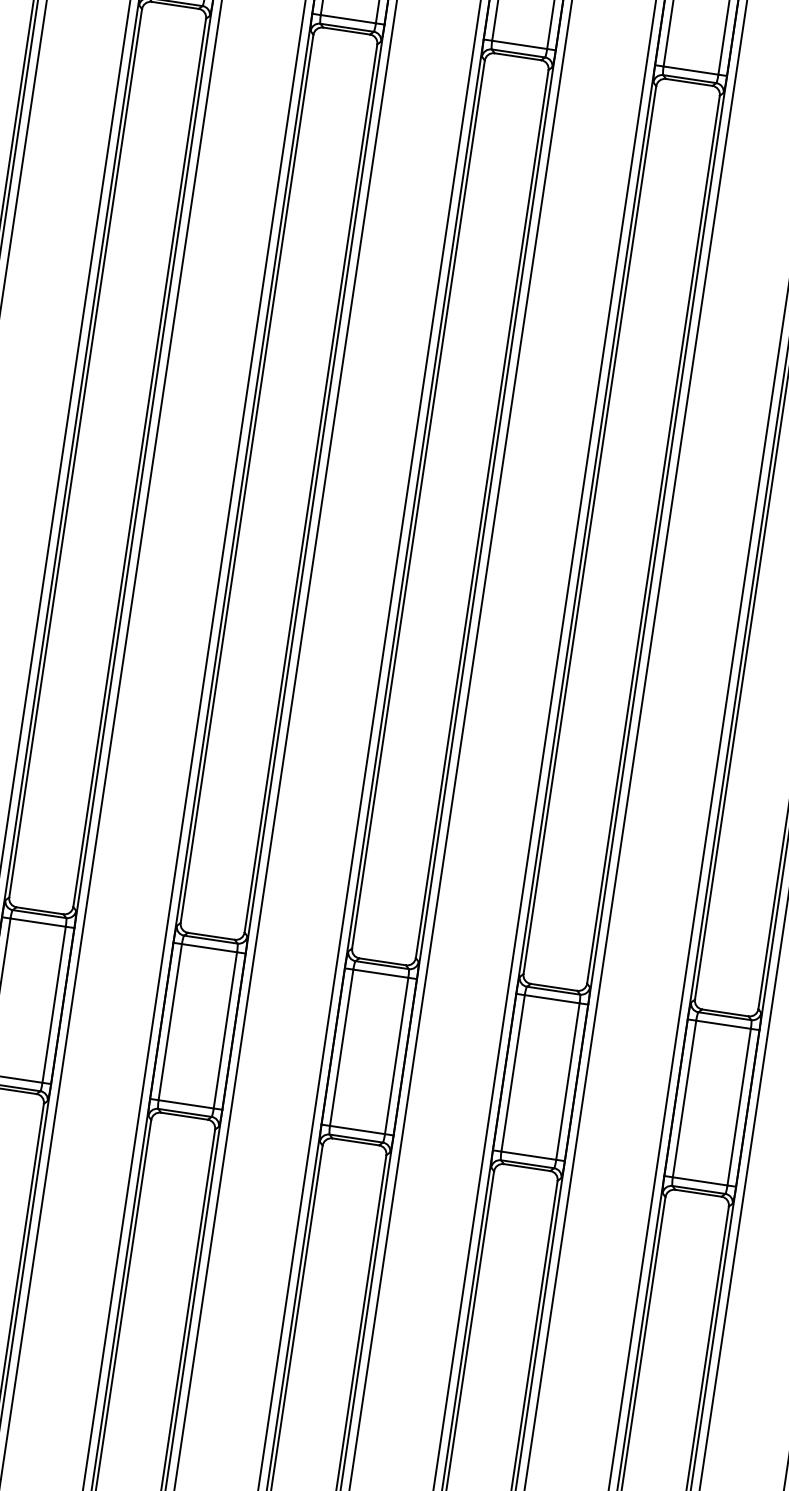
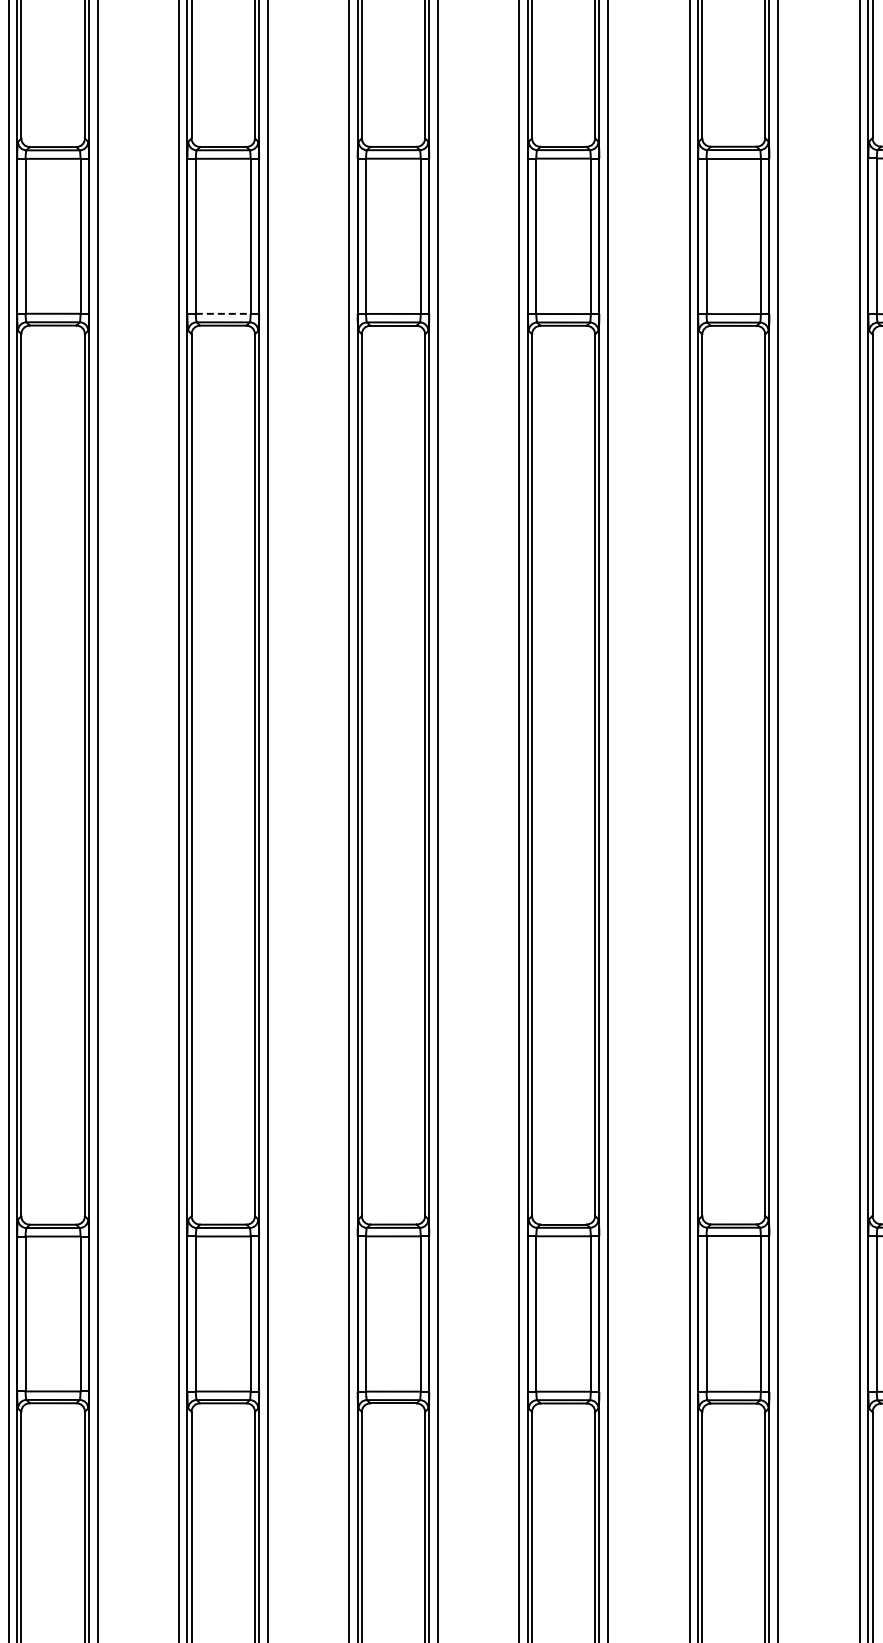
line: (348, 18) -> (223, 313), solid -> dashed

